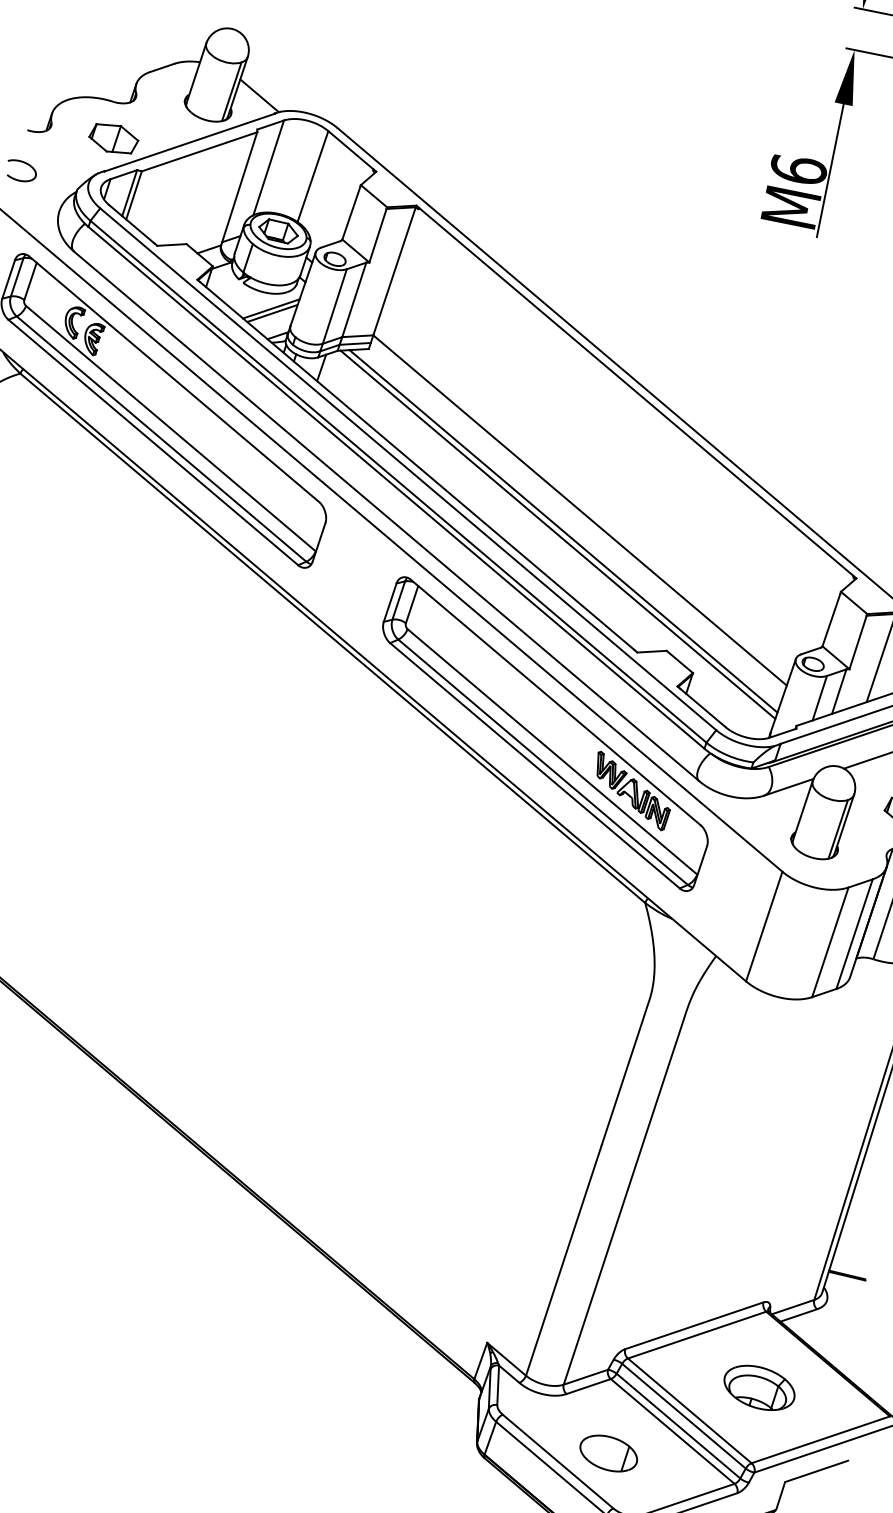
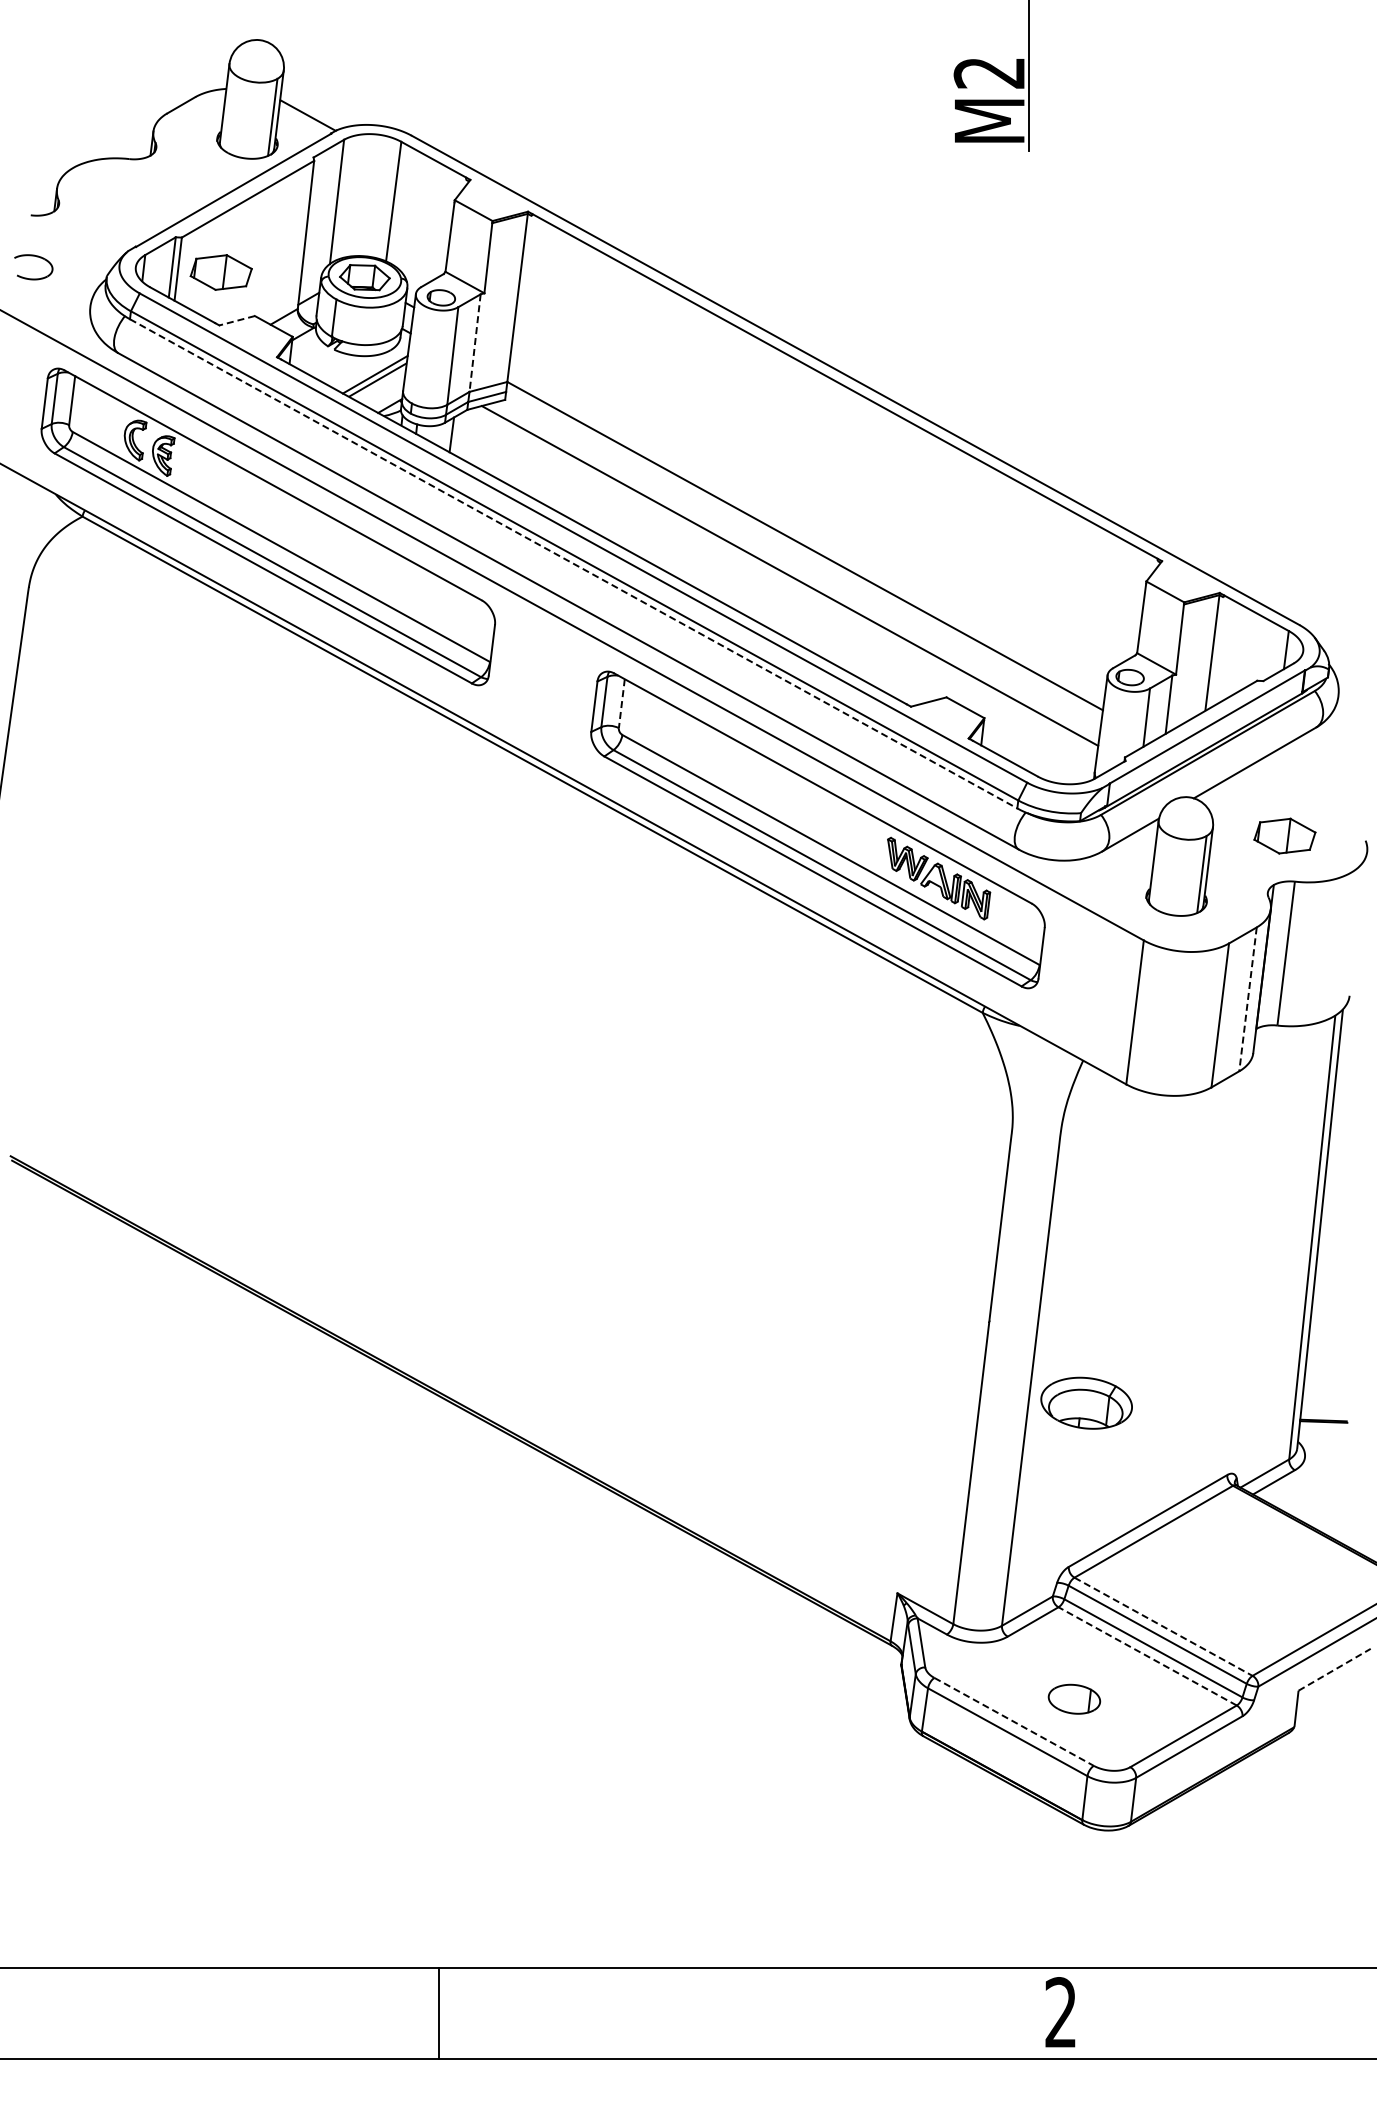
part: (113, 138) -> (220, 272), moved
text: (798, 169) -> (989, 72), M6 -> M2
line: (171, 244) -> (236, 320), solid -> dashed
line: (354, 300) -> (475, 343), solid -> dashed
line: (396, 487) -> (573, 563), solid -> dashed
line: (557, 534) -> (783, 581), removed
line: (411, 604) -> (621, 703), solid -> dashed
line: (854, 934) -> (1247, 999), solid -> dashed
part: (759, 1387) -> (1086, 1402), moved
line: (689, 1410) -> (1163, 1626), solid -> dashed
line: (672, 1431) -> (1147, 1656), solid -> dashed
part: (608, 1452) -> (1074, 1698), size x0.7
line: (558, 1462) -> (1014, 1722), solid -> dashed
line: (816, 1471) -> (1334, 1669), solid -> dashed

